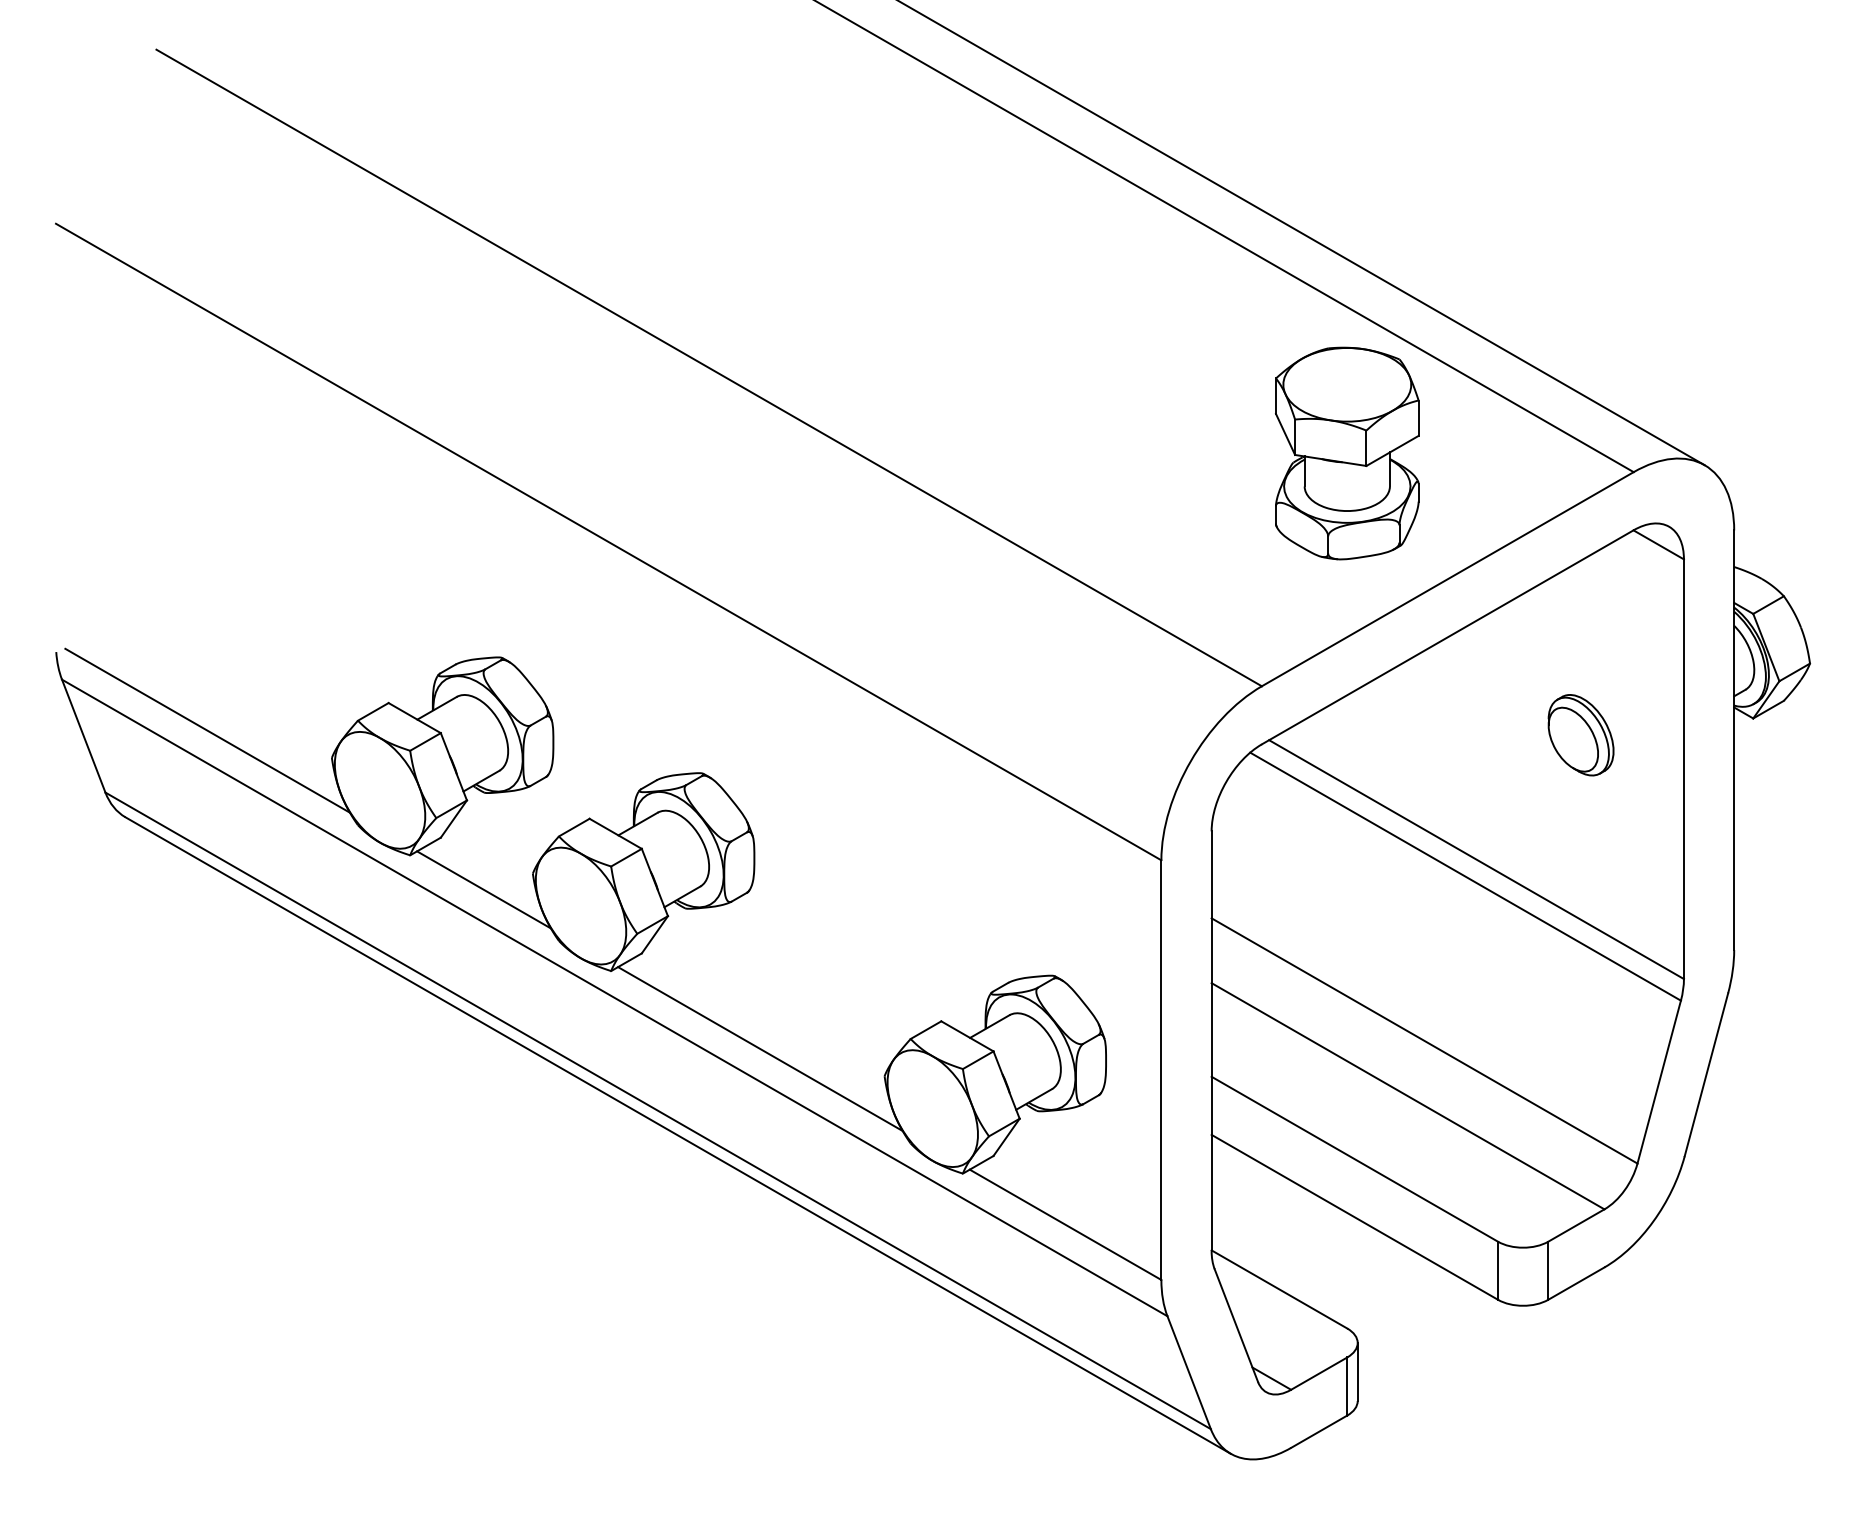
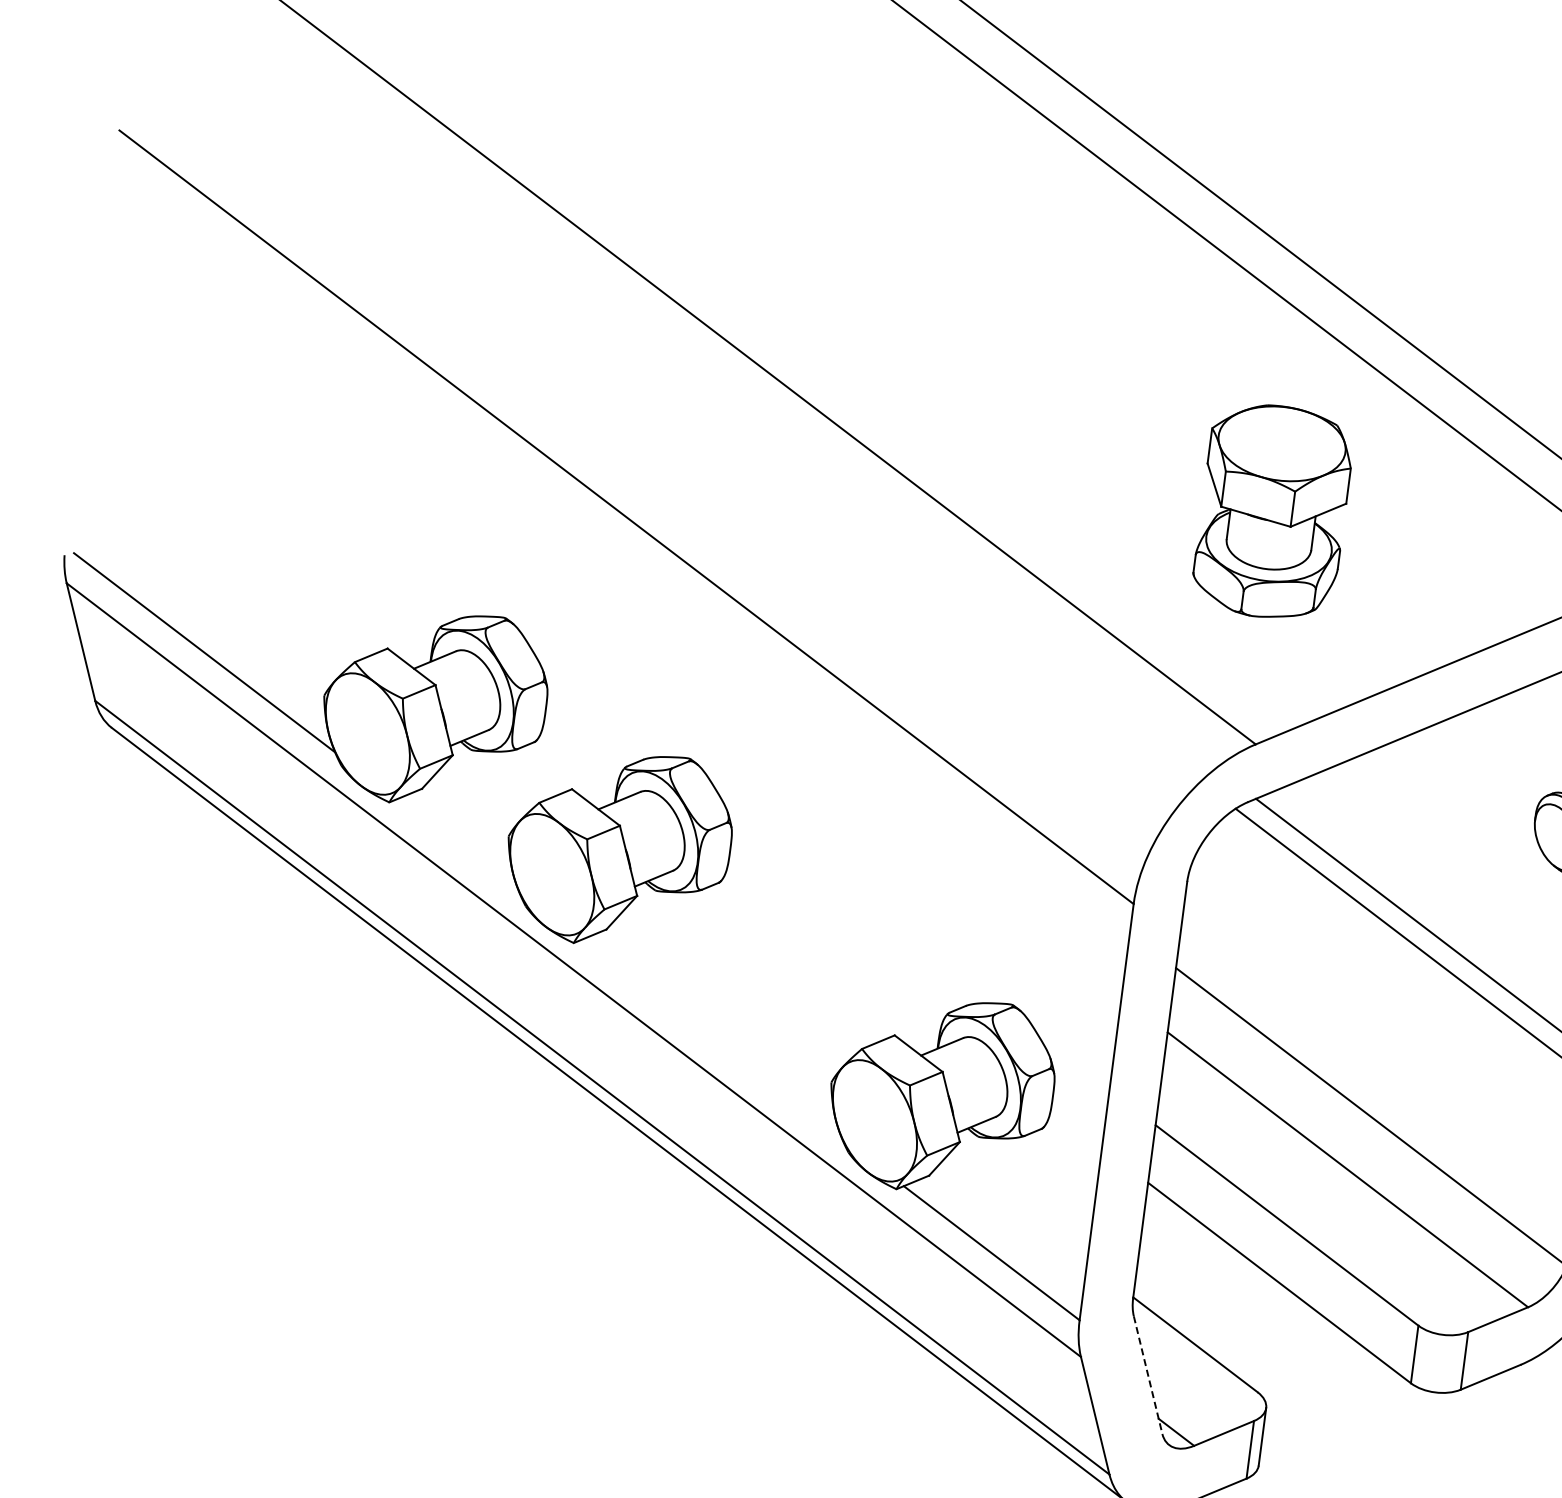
part: (1347, 453) -> (1273, 511), moved
line: (483, 889) -> (457, 845), removed
line: (760, 1048) -> (711, 1039), removed
line: (1236, 1326) -> (1148, 1376), solid -> dashed

